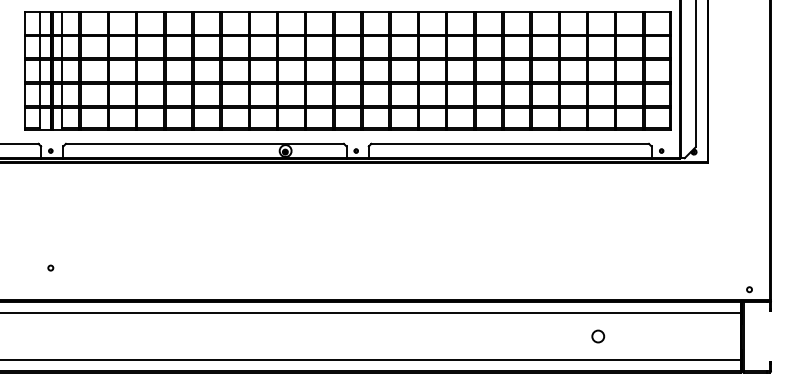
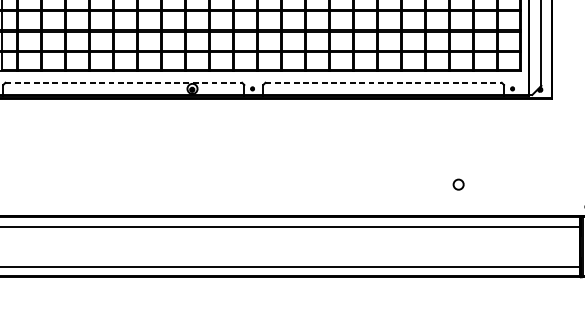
line: (204, 143) -> (123, 82), solid -> dashed
line: (510, 143) -> (383, 82), solid -> dashed
circle: (598, 336) -> (458, 184), moved

